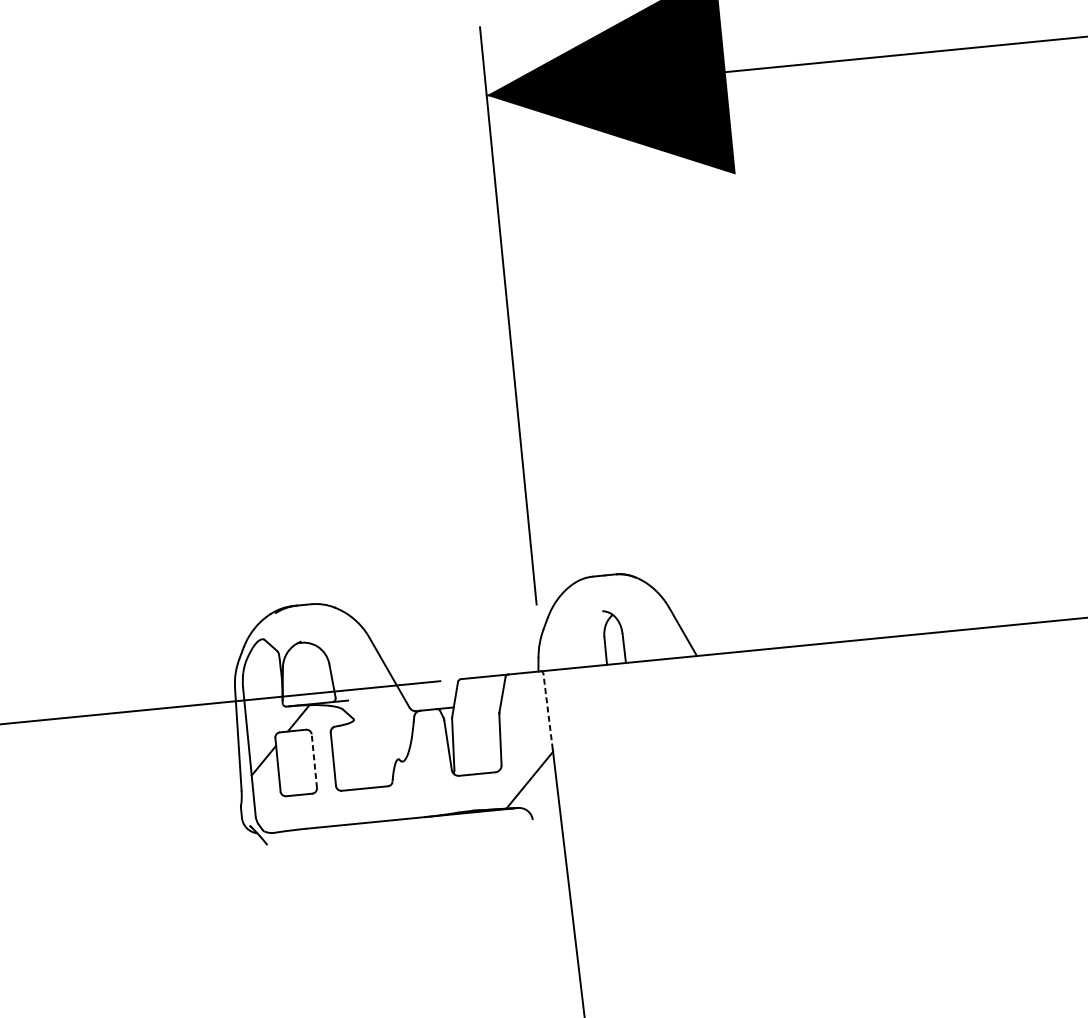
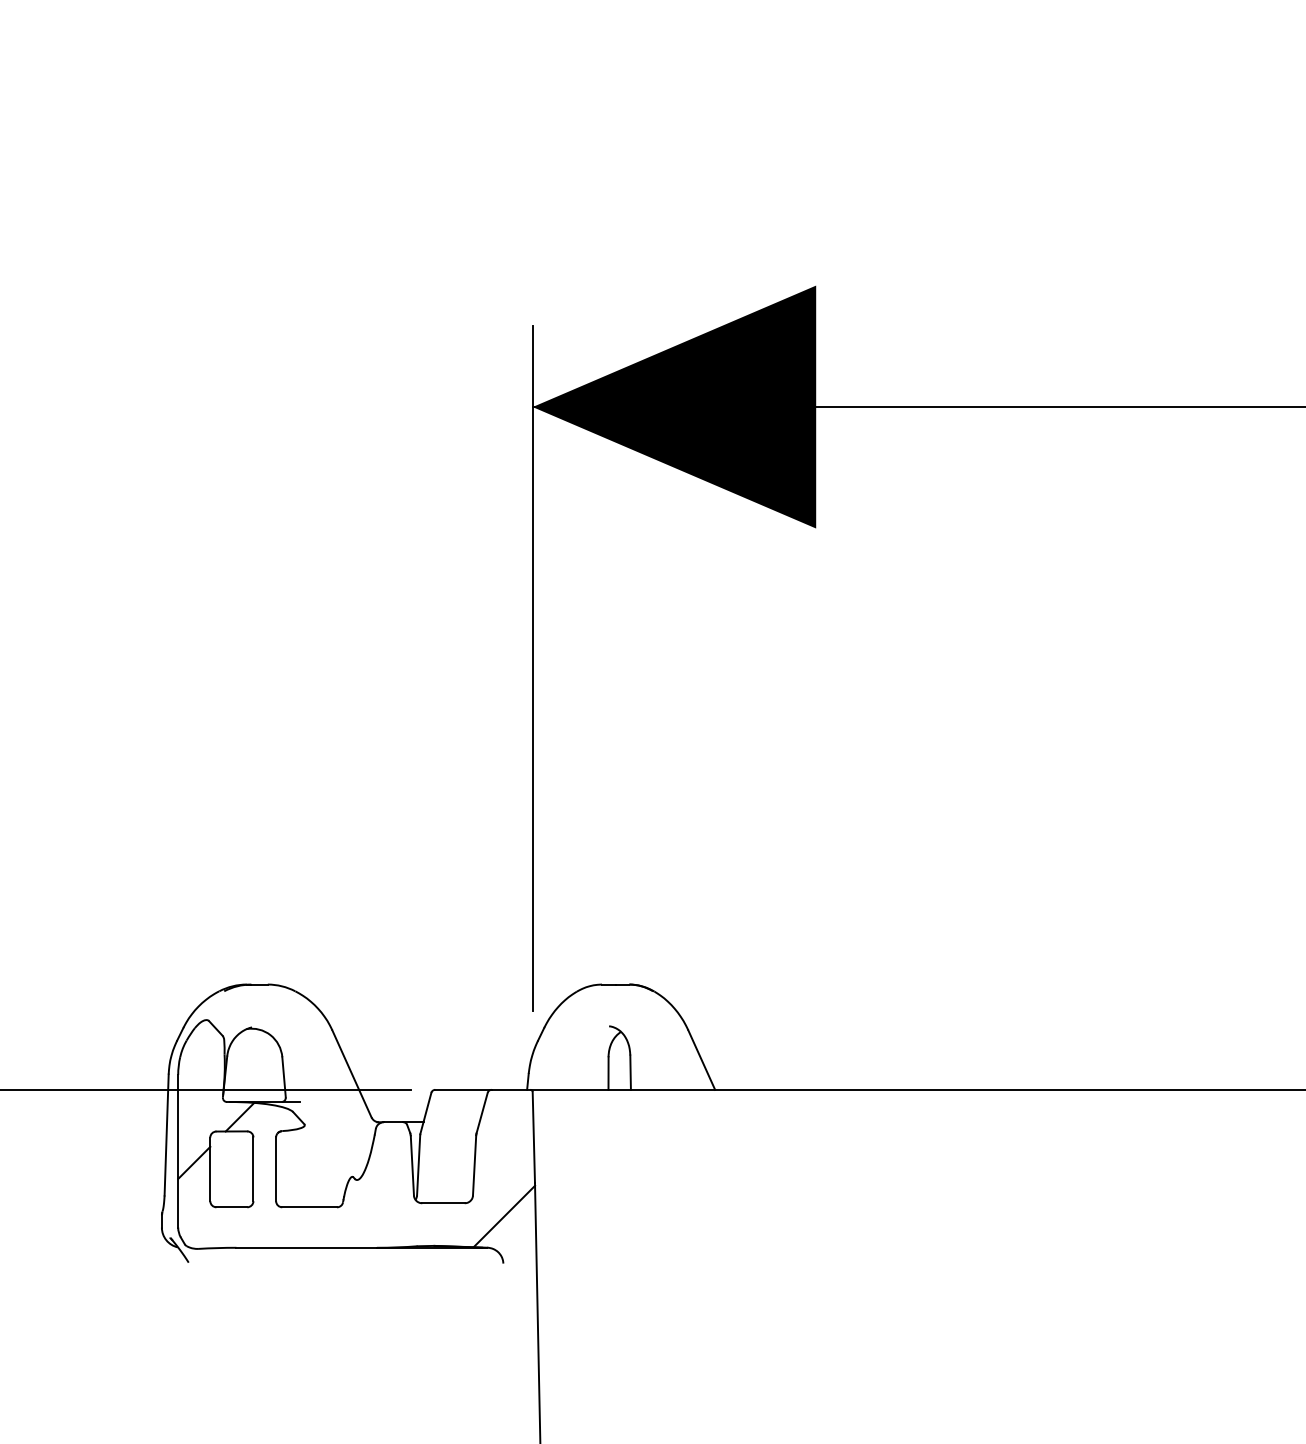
line: (547, 711) -> (533, 1137), dashed -> solid
line: (314, 761) -> (253, 1169), dashed -> solid

